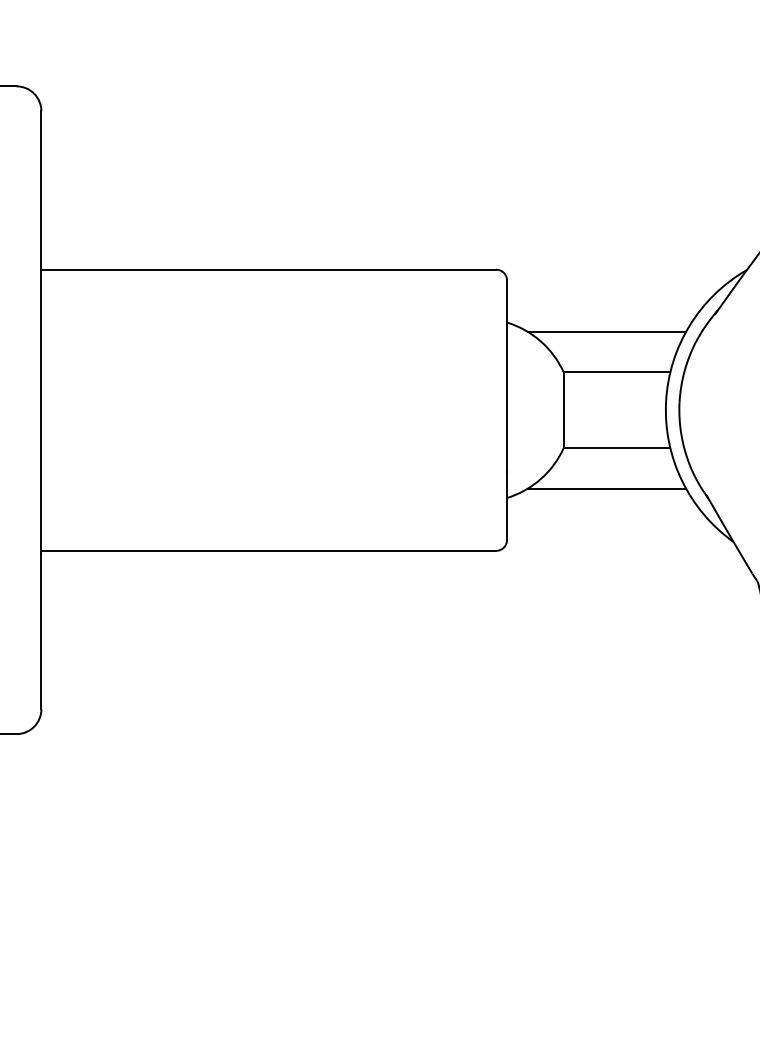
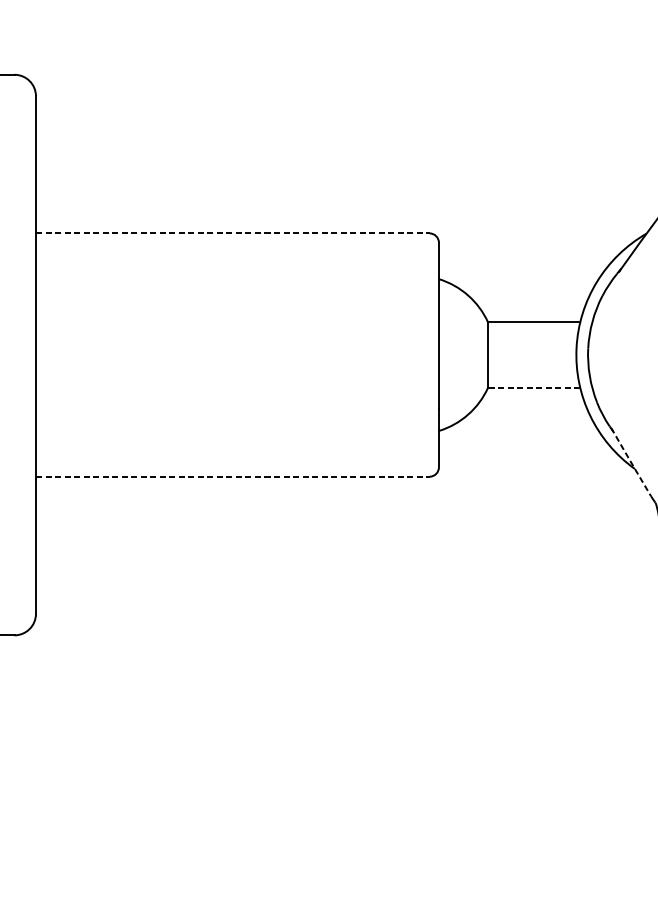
line: (269, 269) -> (233, 233), solid -> dashed
line: (606, 331) -> (525, 286), removed
line: (616, 448) -> (533, 388), solid -> dashed
line: (606, 488) -> (525, 422), removed
line: (729, 535) -> (631, 463), solid -> dashed
line: (269, 550) -> (233, 476), solid -> dashed

